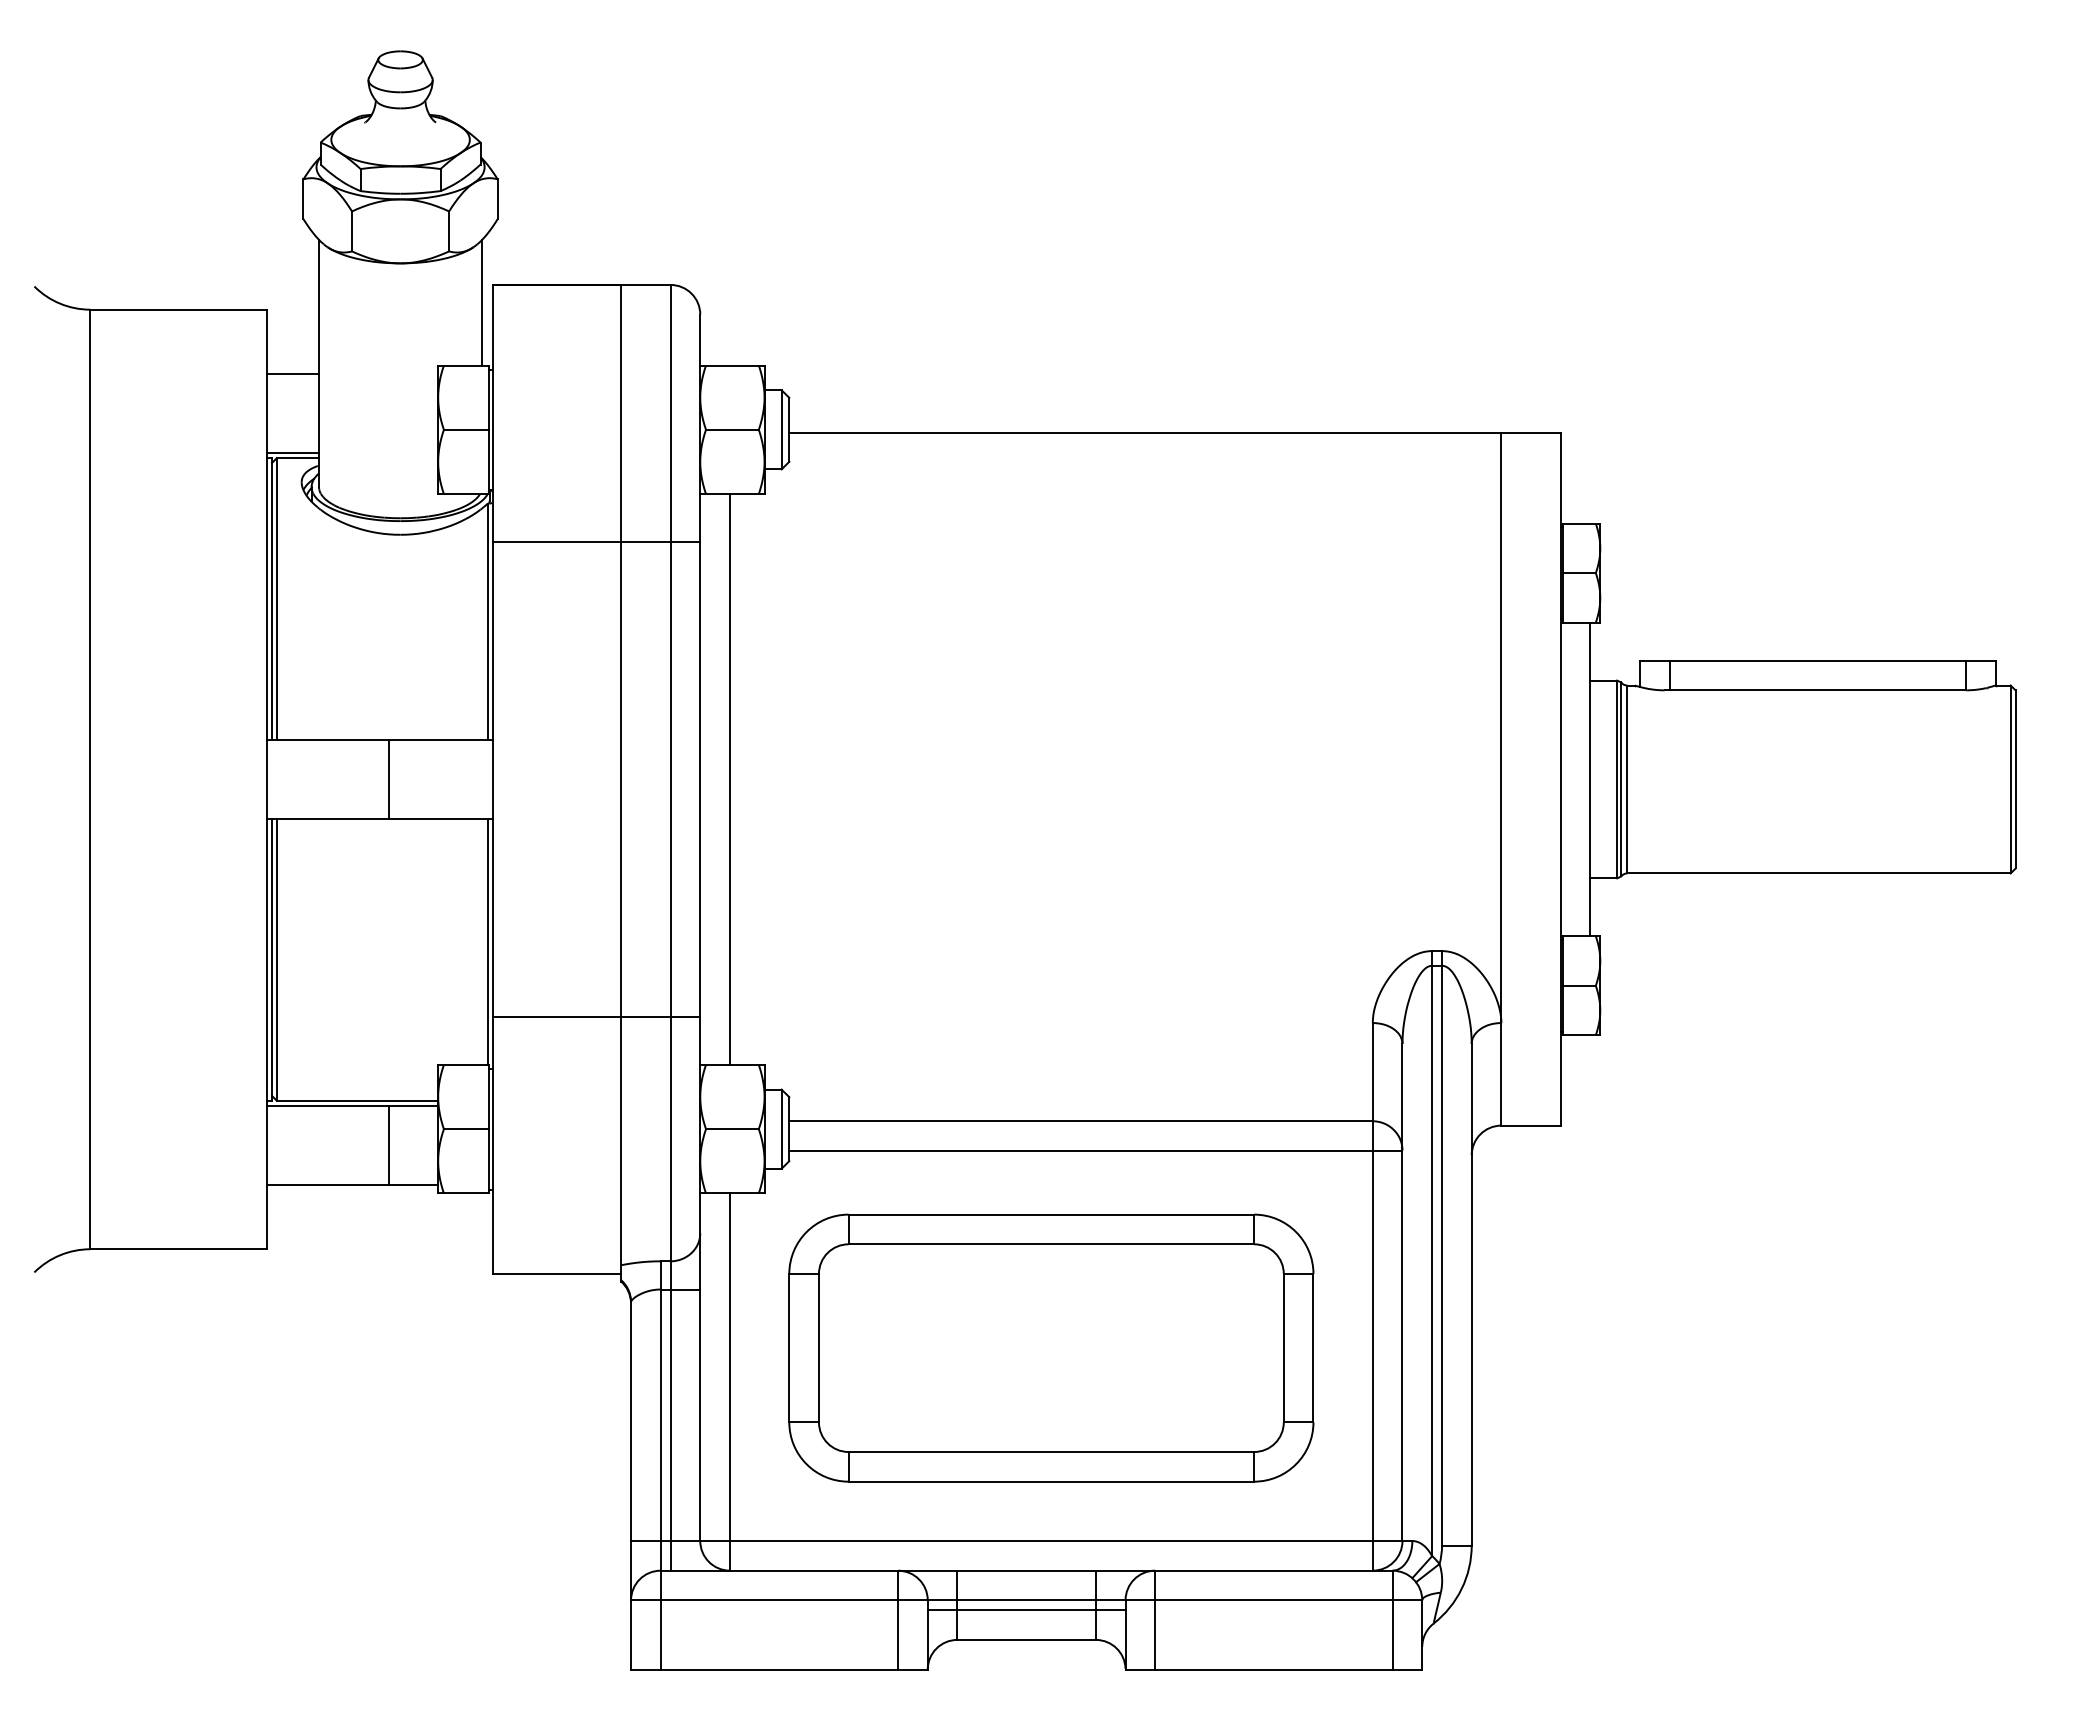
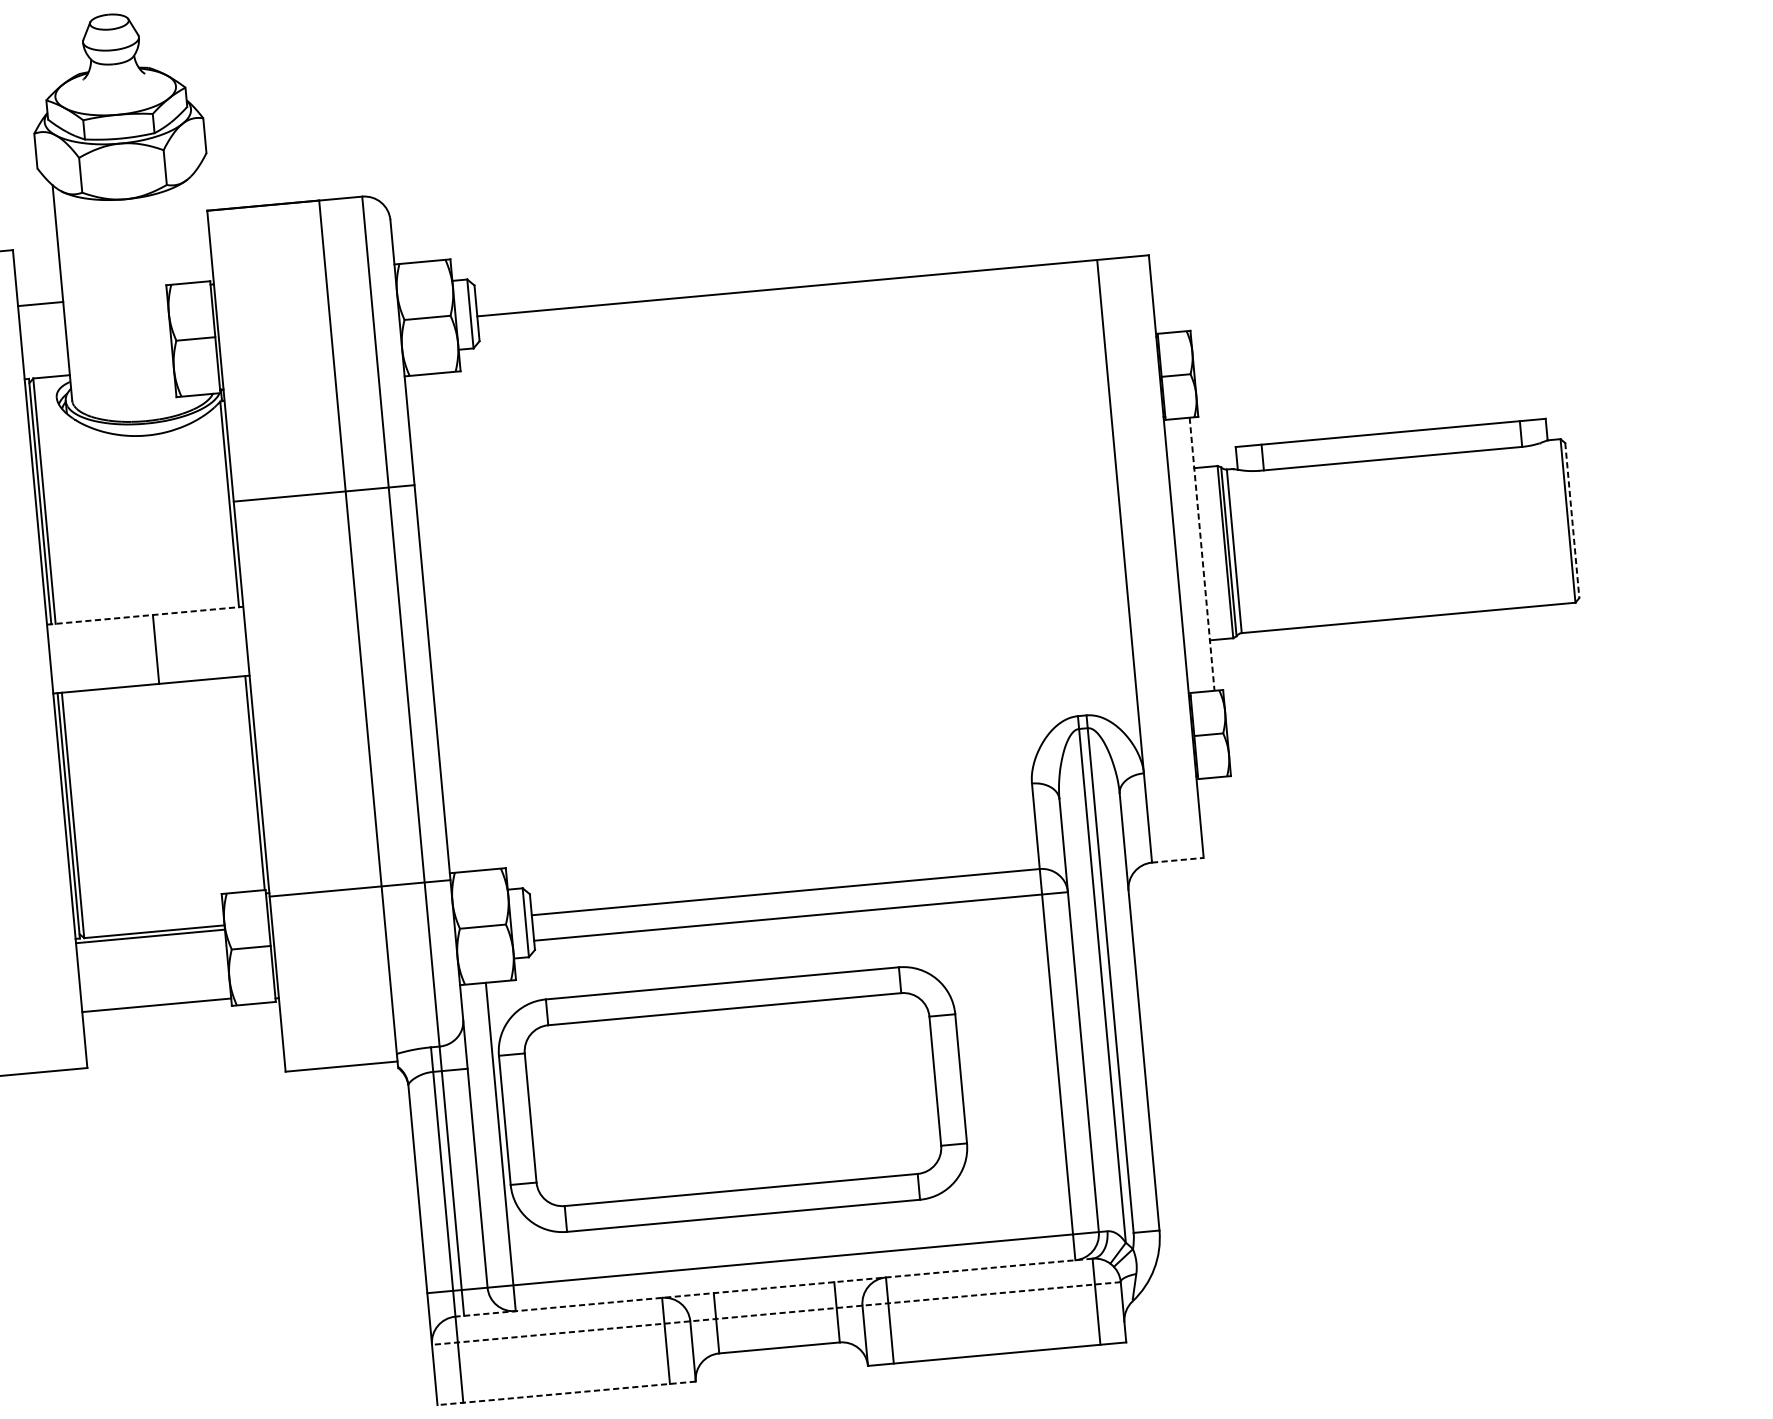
line: (482, 302) -> (199, 226), removed
line: (293, 453) -> (47, 373), removed
line: (596, 542) -> (324, 493), moved
line: (379, 739) -> (144, 615), solid -> dashed
line: (729, 779) -> (452, 622), removed
line: (1590, 779) -> (1202, 554), solid -> dashed
line: (2015, 779) -> (1572, 520), solid -> dashed
line: (596, 1016) -> (360, 888), moved
line: (1531, 1125) -> (1178, 860), solid -> dashed
line: (388, 1144) -> (184, 967), removed
part: (1051, 1347) -> (733, 1099), moved
line: (1026, 1570) -> (773, 1287), solid -> dashed
line: (1026, 1600) -> (776, 1313), solid -> dashed
line: (1026, 1610) -> (777, 1322), removed
line: (778, 1669) -> (565, 1393), solid -> dashed

